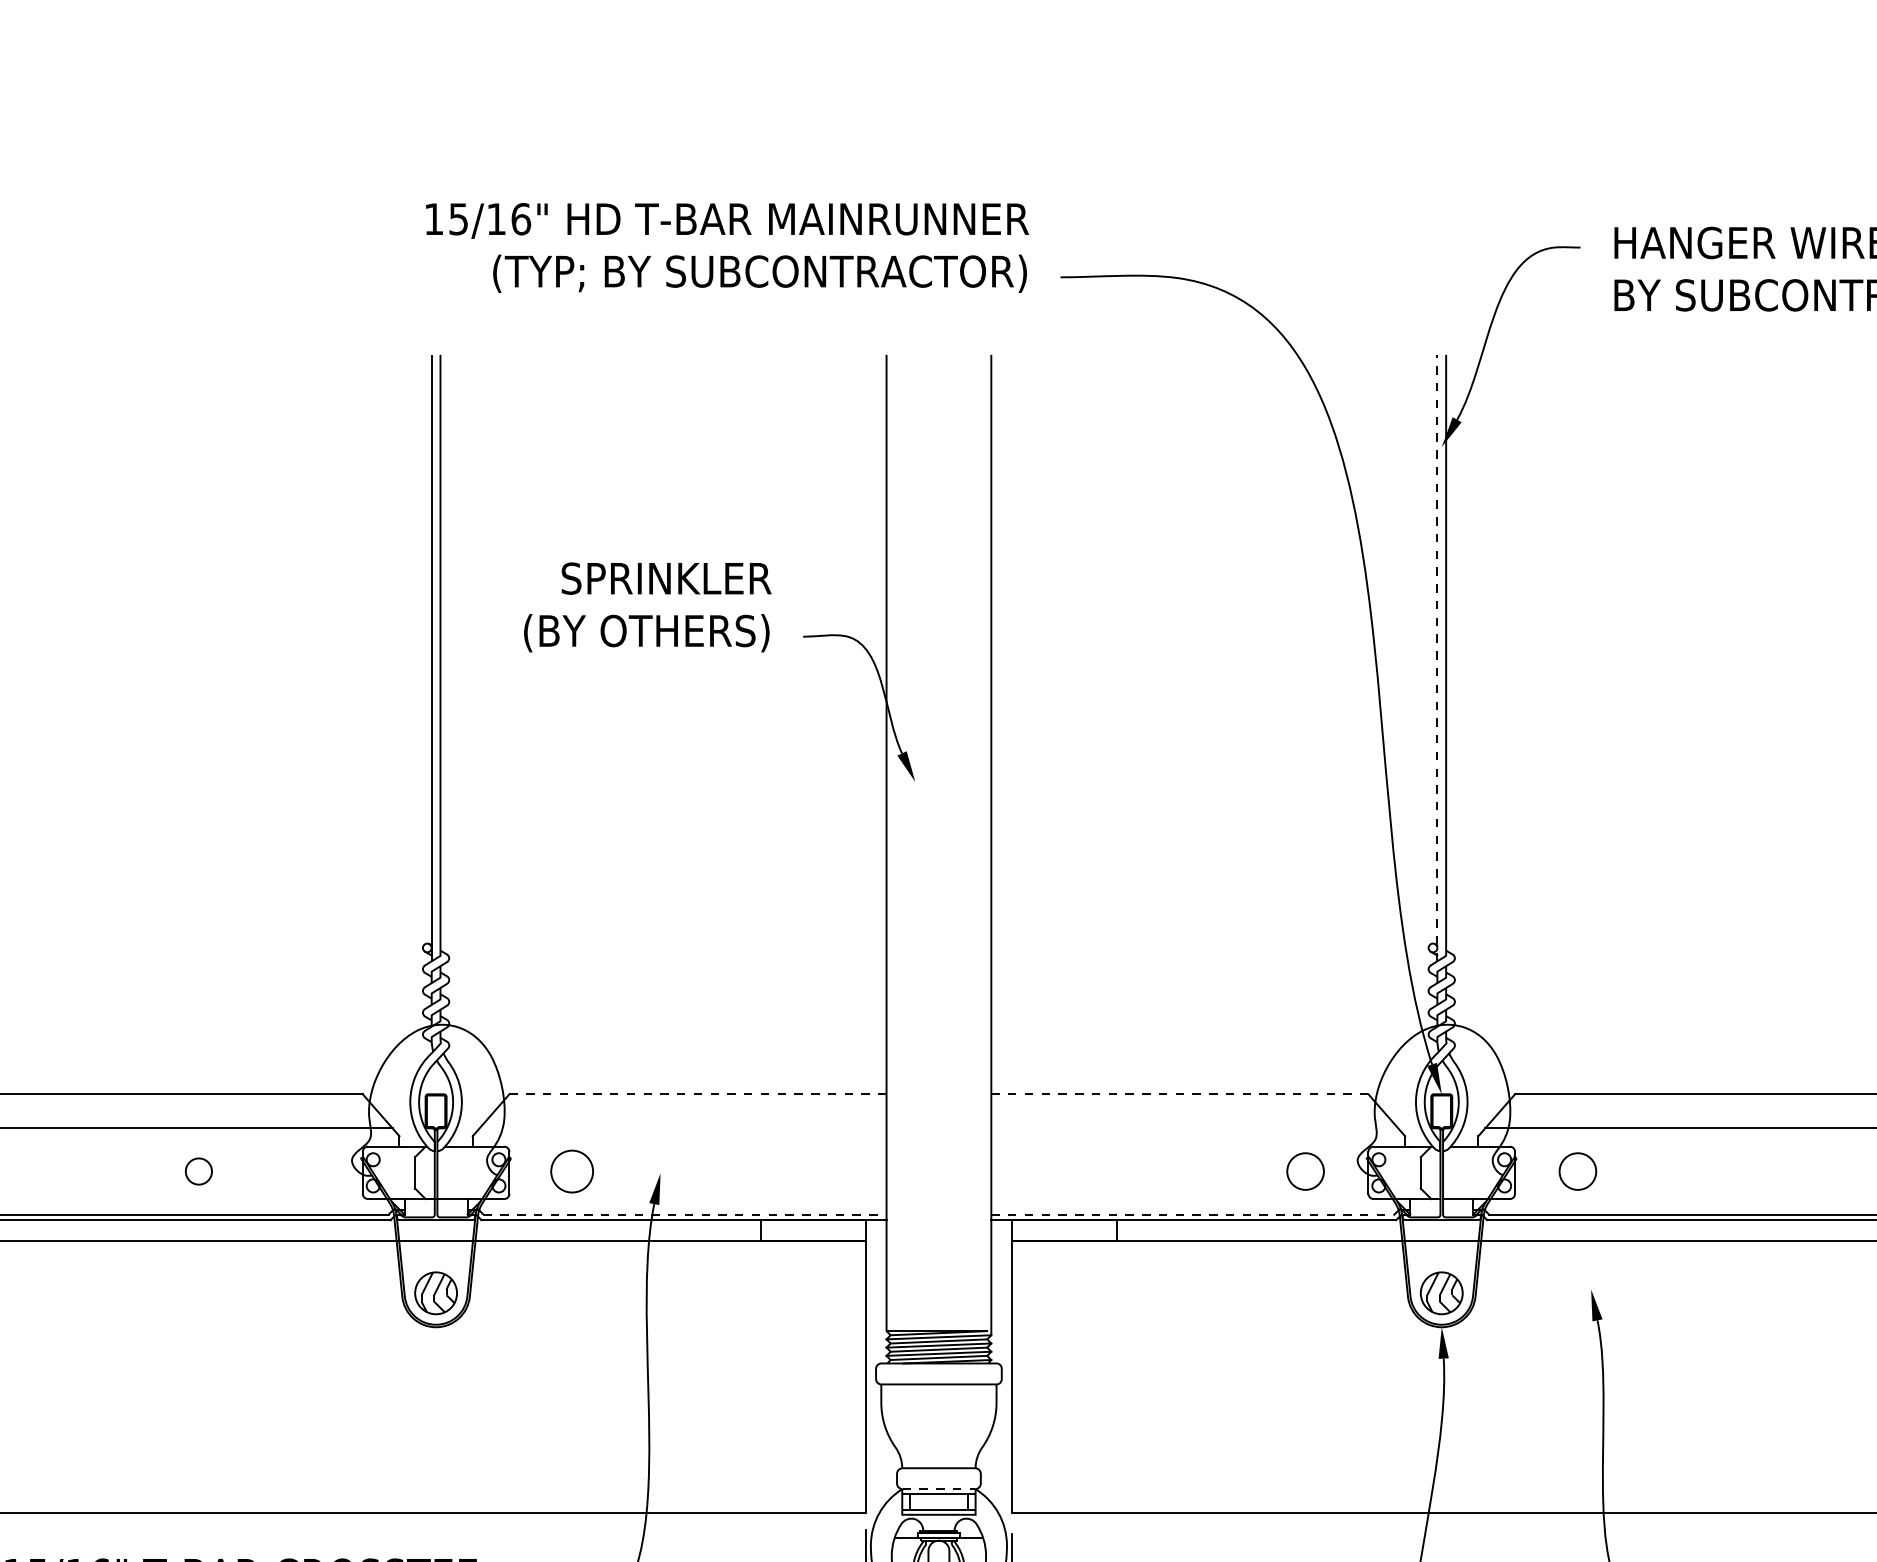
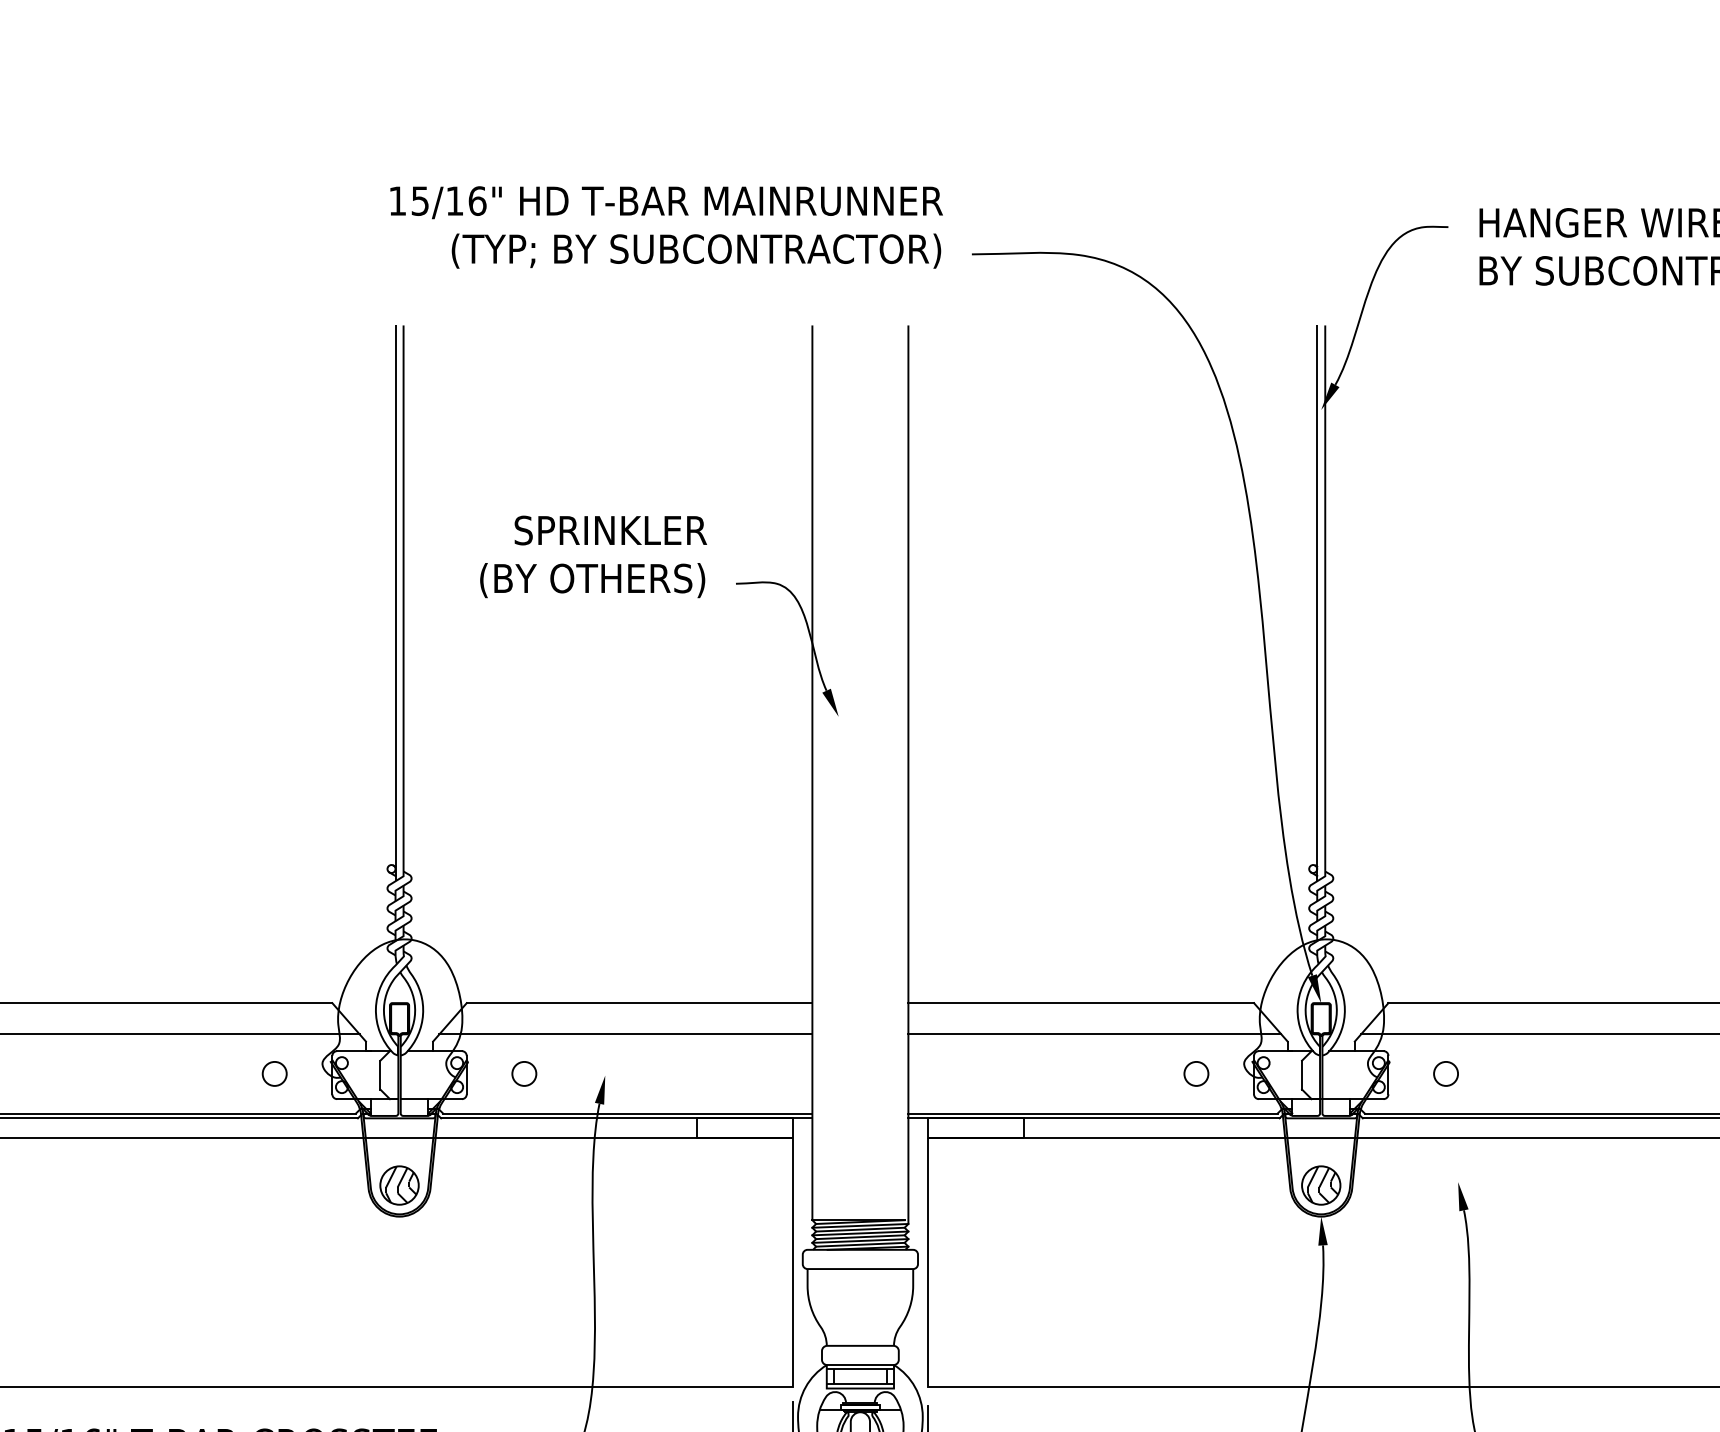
line: (1437, 657) -> (1317, 602), dashed -> solid
line: (697, 1094) -> (639, 1003), dashed -> solid
line: (1179, 1094) -> (1080, 1003), dashed -> solid
line: (682, 1128) -> (625, 1034), added
line: (1194, 1128) -> (1094, 1034), added
circle: (198, 1171) -> (274, 1073), moved
circle: (572, 1171) -> (524, 1073), size x0.62
circle: (1305, 1171) -> (1196, 1073), size x0.71
circle: (1577, 1171) -> (1445, 1073), size x0.71
line: (685, 1214) -> (628, 1113), dashed -> solid
line: (1193, 1214) -> (1093, 1113), dashed -> solid
line: (939, 1489) -> (860, 1365), dashed -> solid

